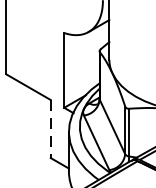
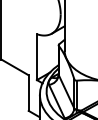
line: (50, 129) -> (28, 93), dashed -> solid

